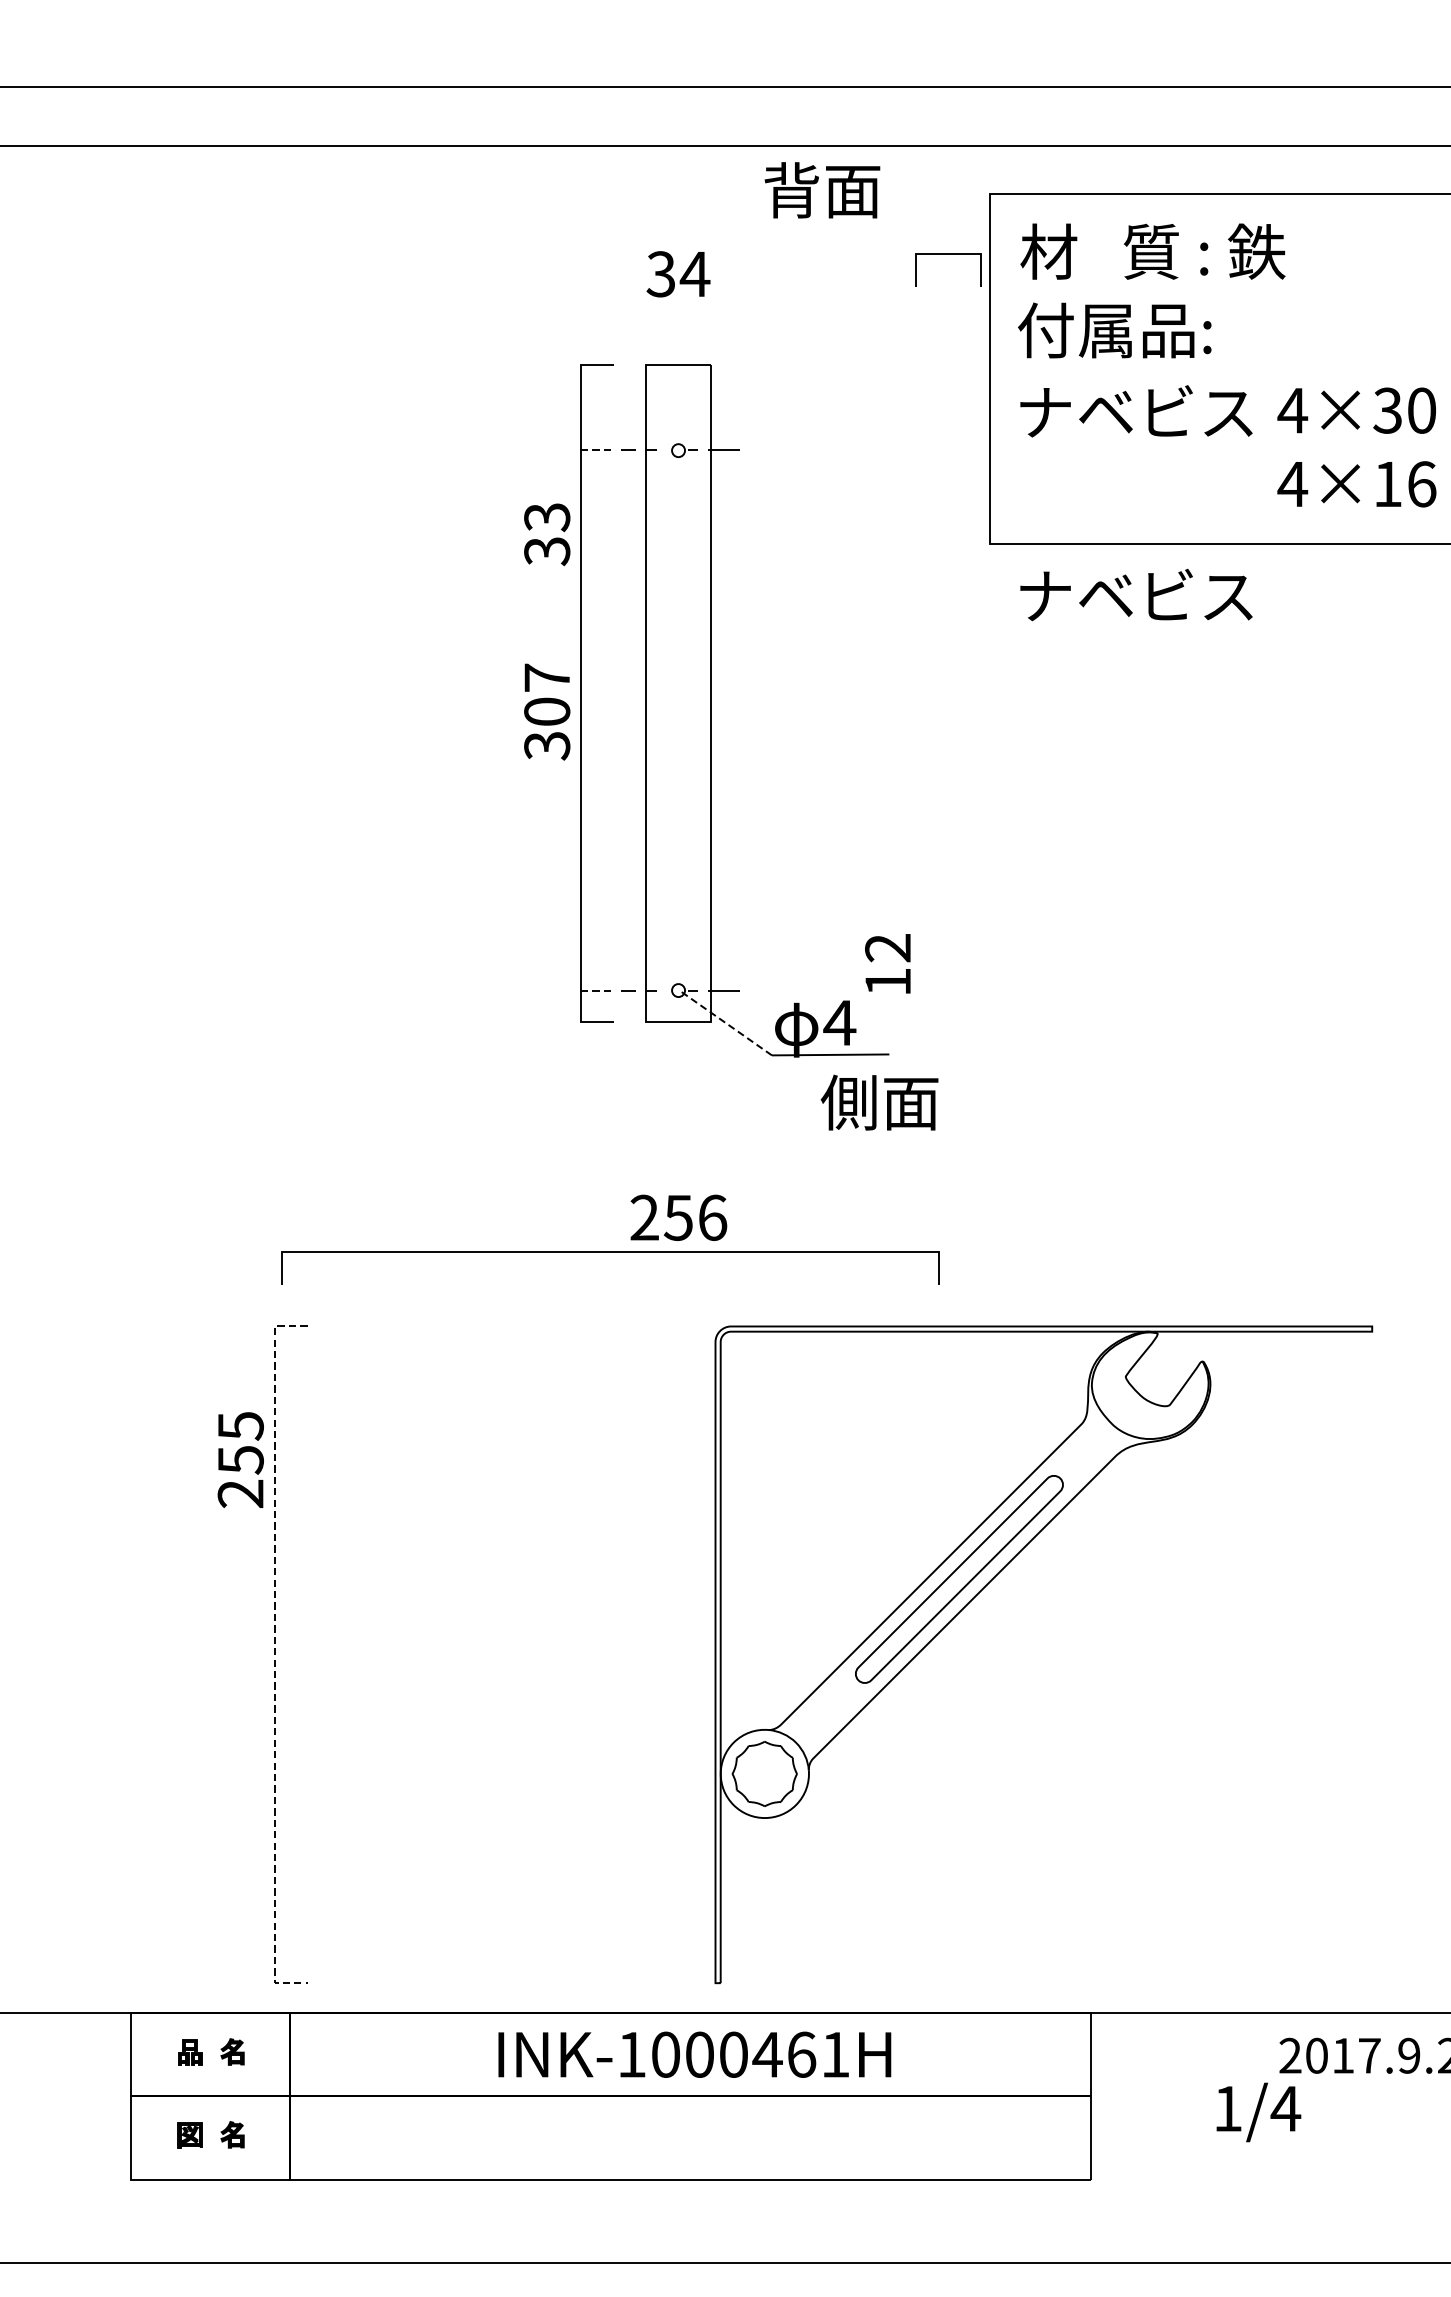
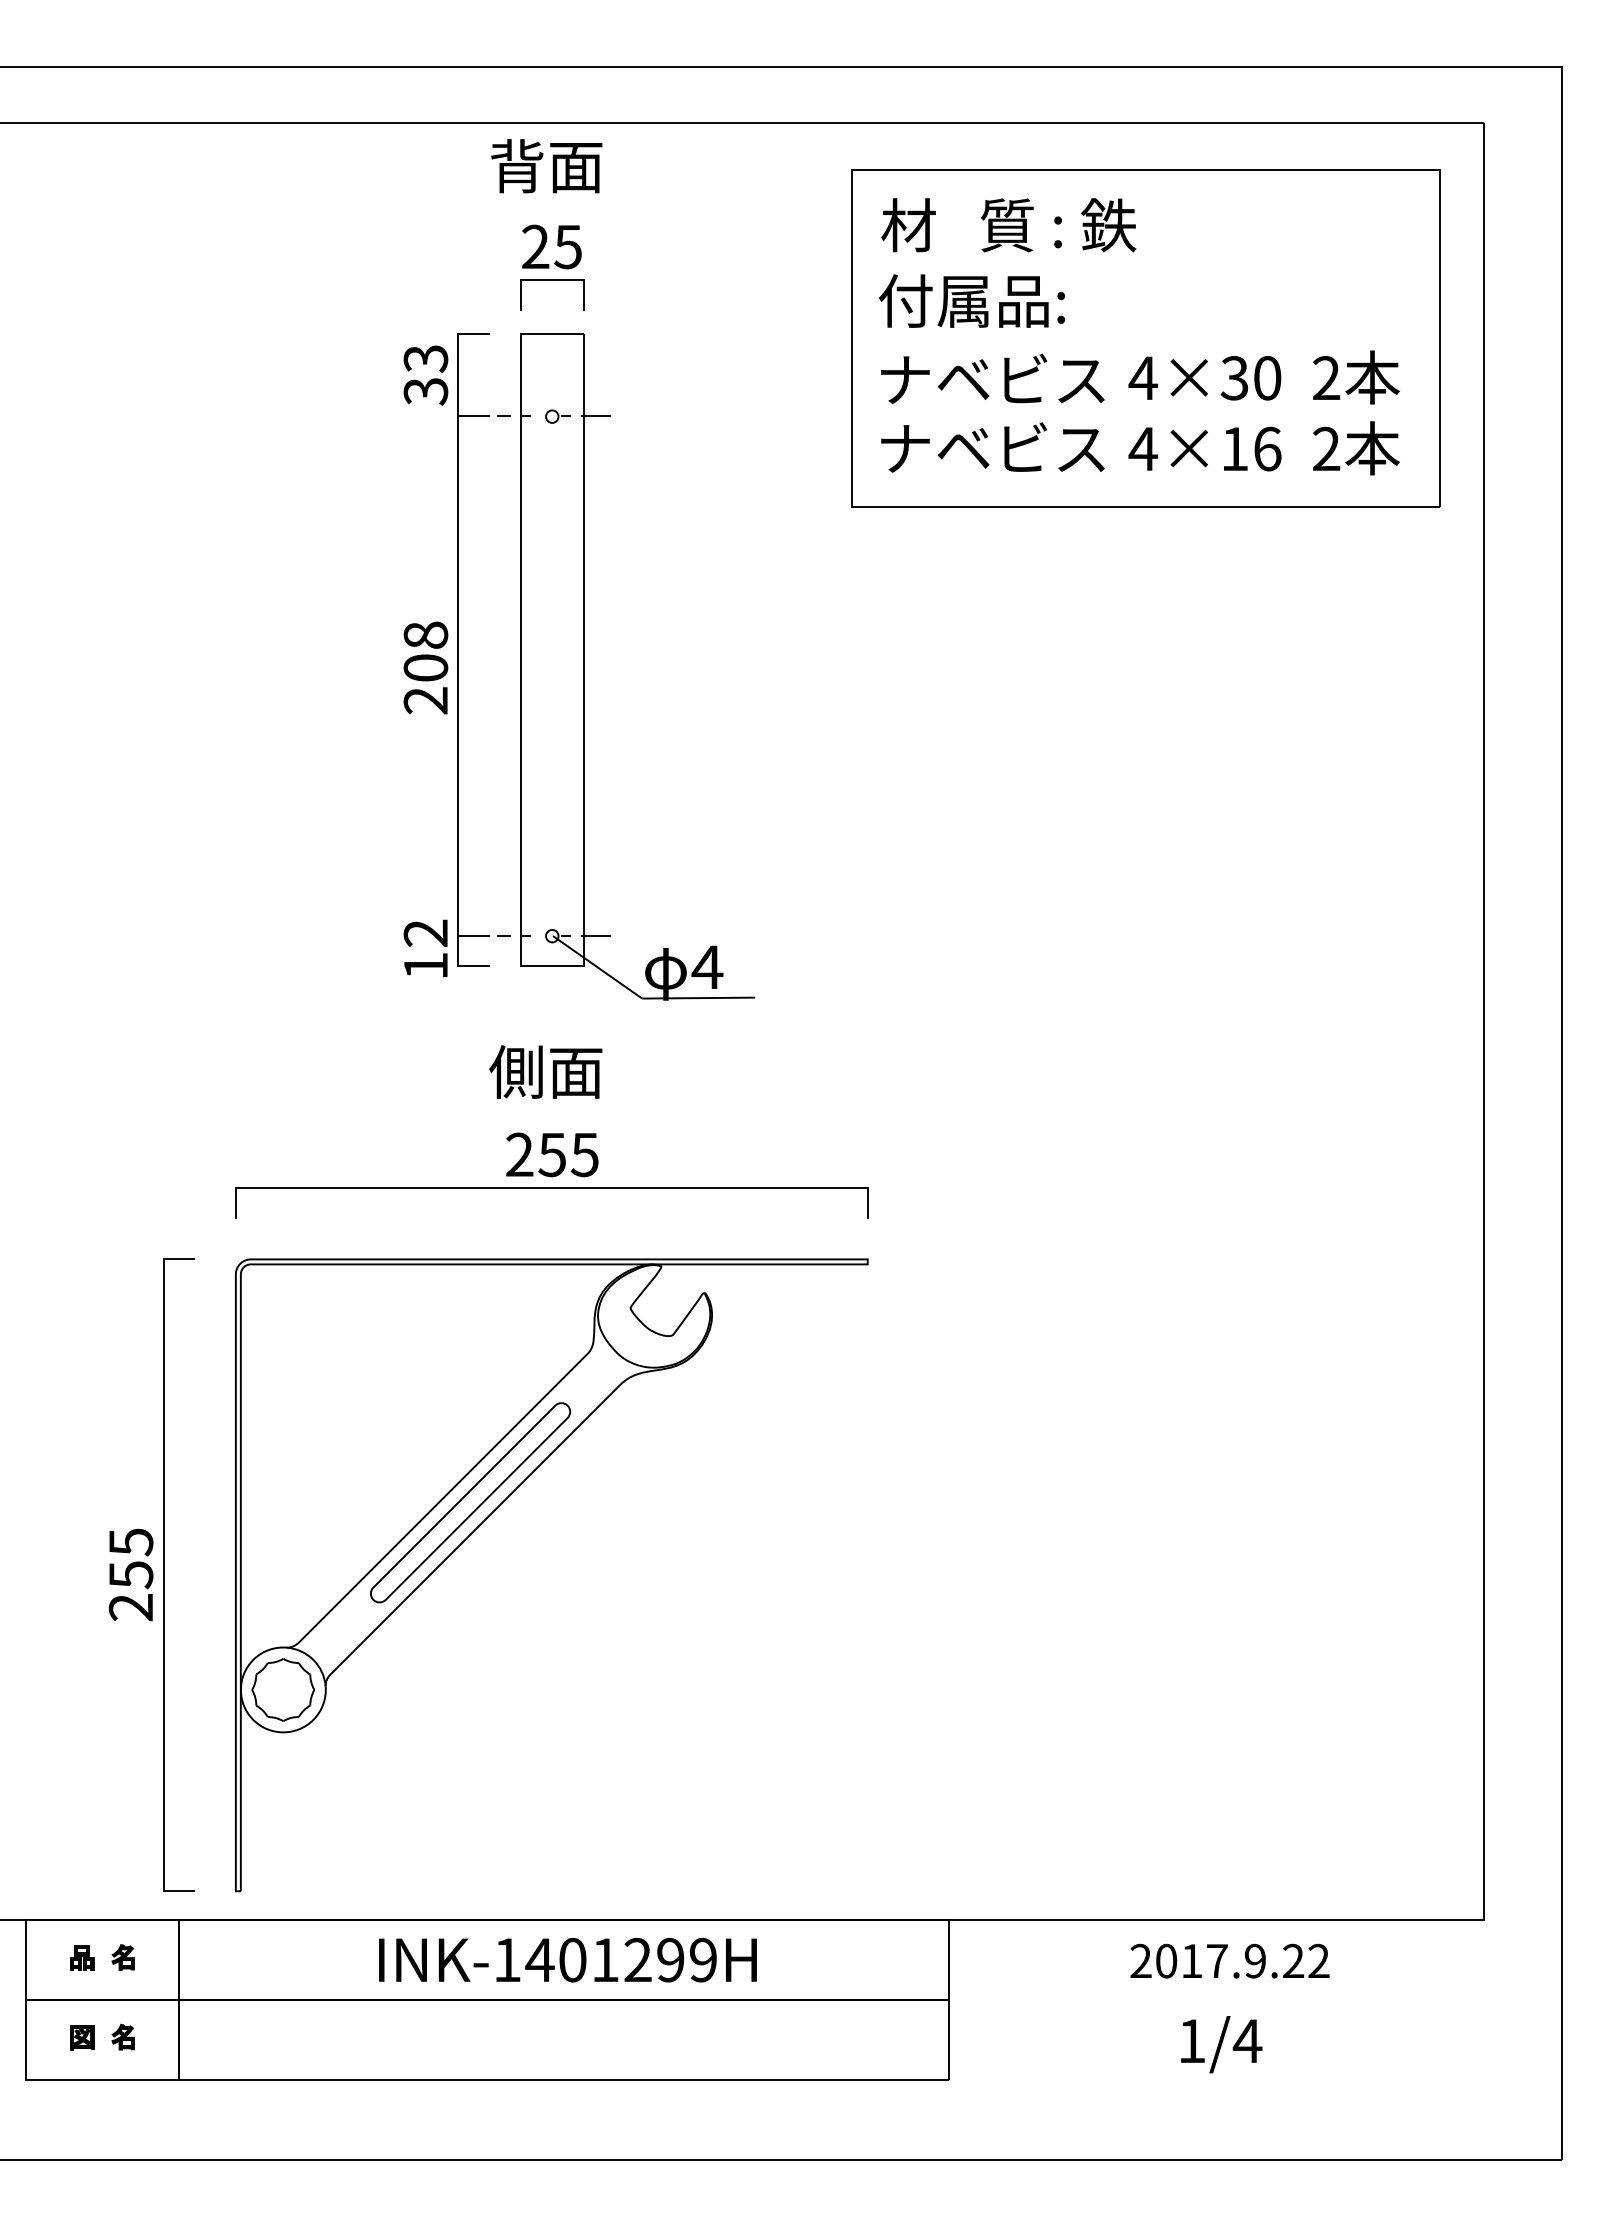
text: (822, 190) -> (546, 166), moved
line: (948, 255) -> (552, 280), moved
text: (677, 274) -> (551, 247), 34 -> 25
line: (597, 450) -> (474, 416), dashed -> solid
text: (546, 534) -> (425, 375), moved
text: (1136, 594) -> (992, 447), moved
text: (546, 711) -> (425, 667), 307 -> 208
text: (887, 962) -> (425, 947), moved
line: (597, 990) -> (474, 936), dashed -> solid
line: (725, 1023) -> (597, 967), dashed -> solid
text: (879, 1102) -> (545, 1071), moved
text: (712, 1217) -> (584, 1154), 256 -> 255
line: (610, 1252) -> (551, 1188), moved
text: (240, 1460) -> (130, 1575), moved
part: (981, 1591) -> (491, 1514), moved
line: (274, 1655) -> (163, 1575), dashed -> solid
text: (749, 2054) -> (620, 1959), INK-1000461H -> INK-1401299H
text: (1258, 2112) -> (1221, 2044), moved

